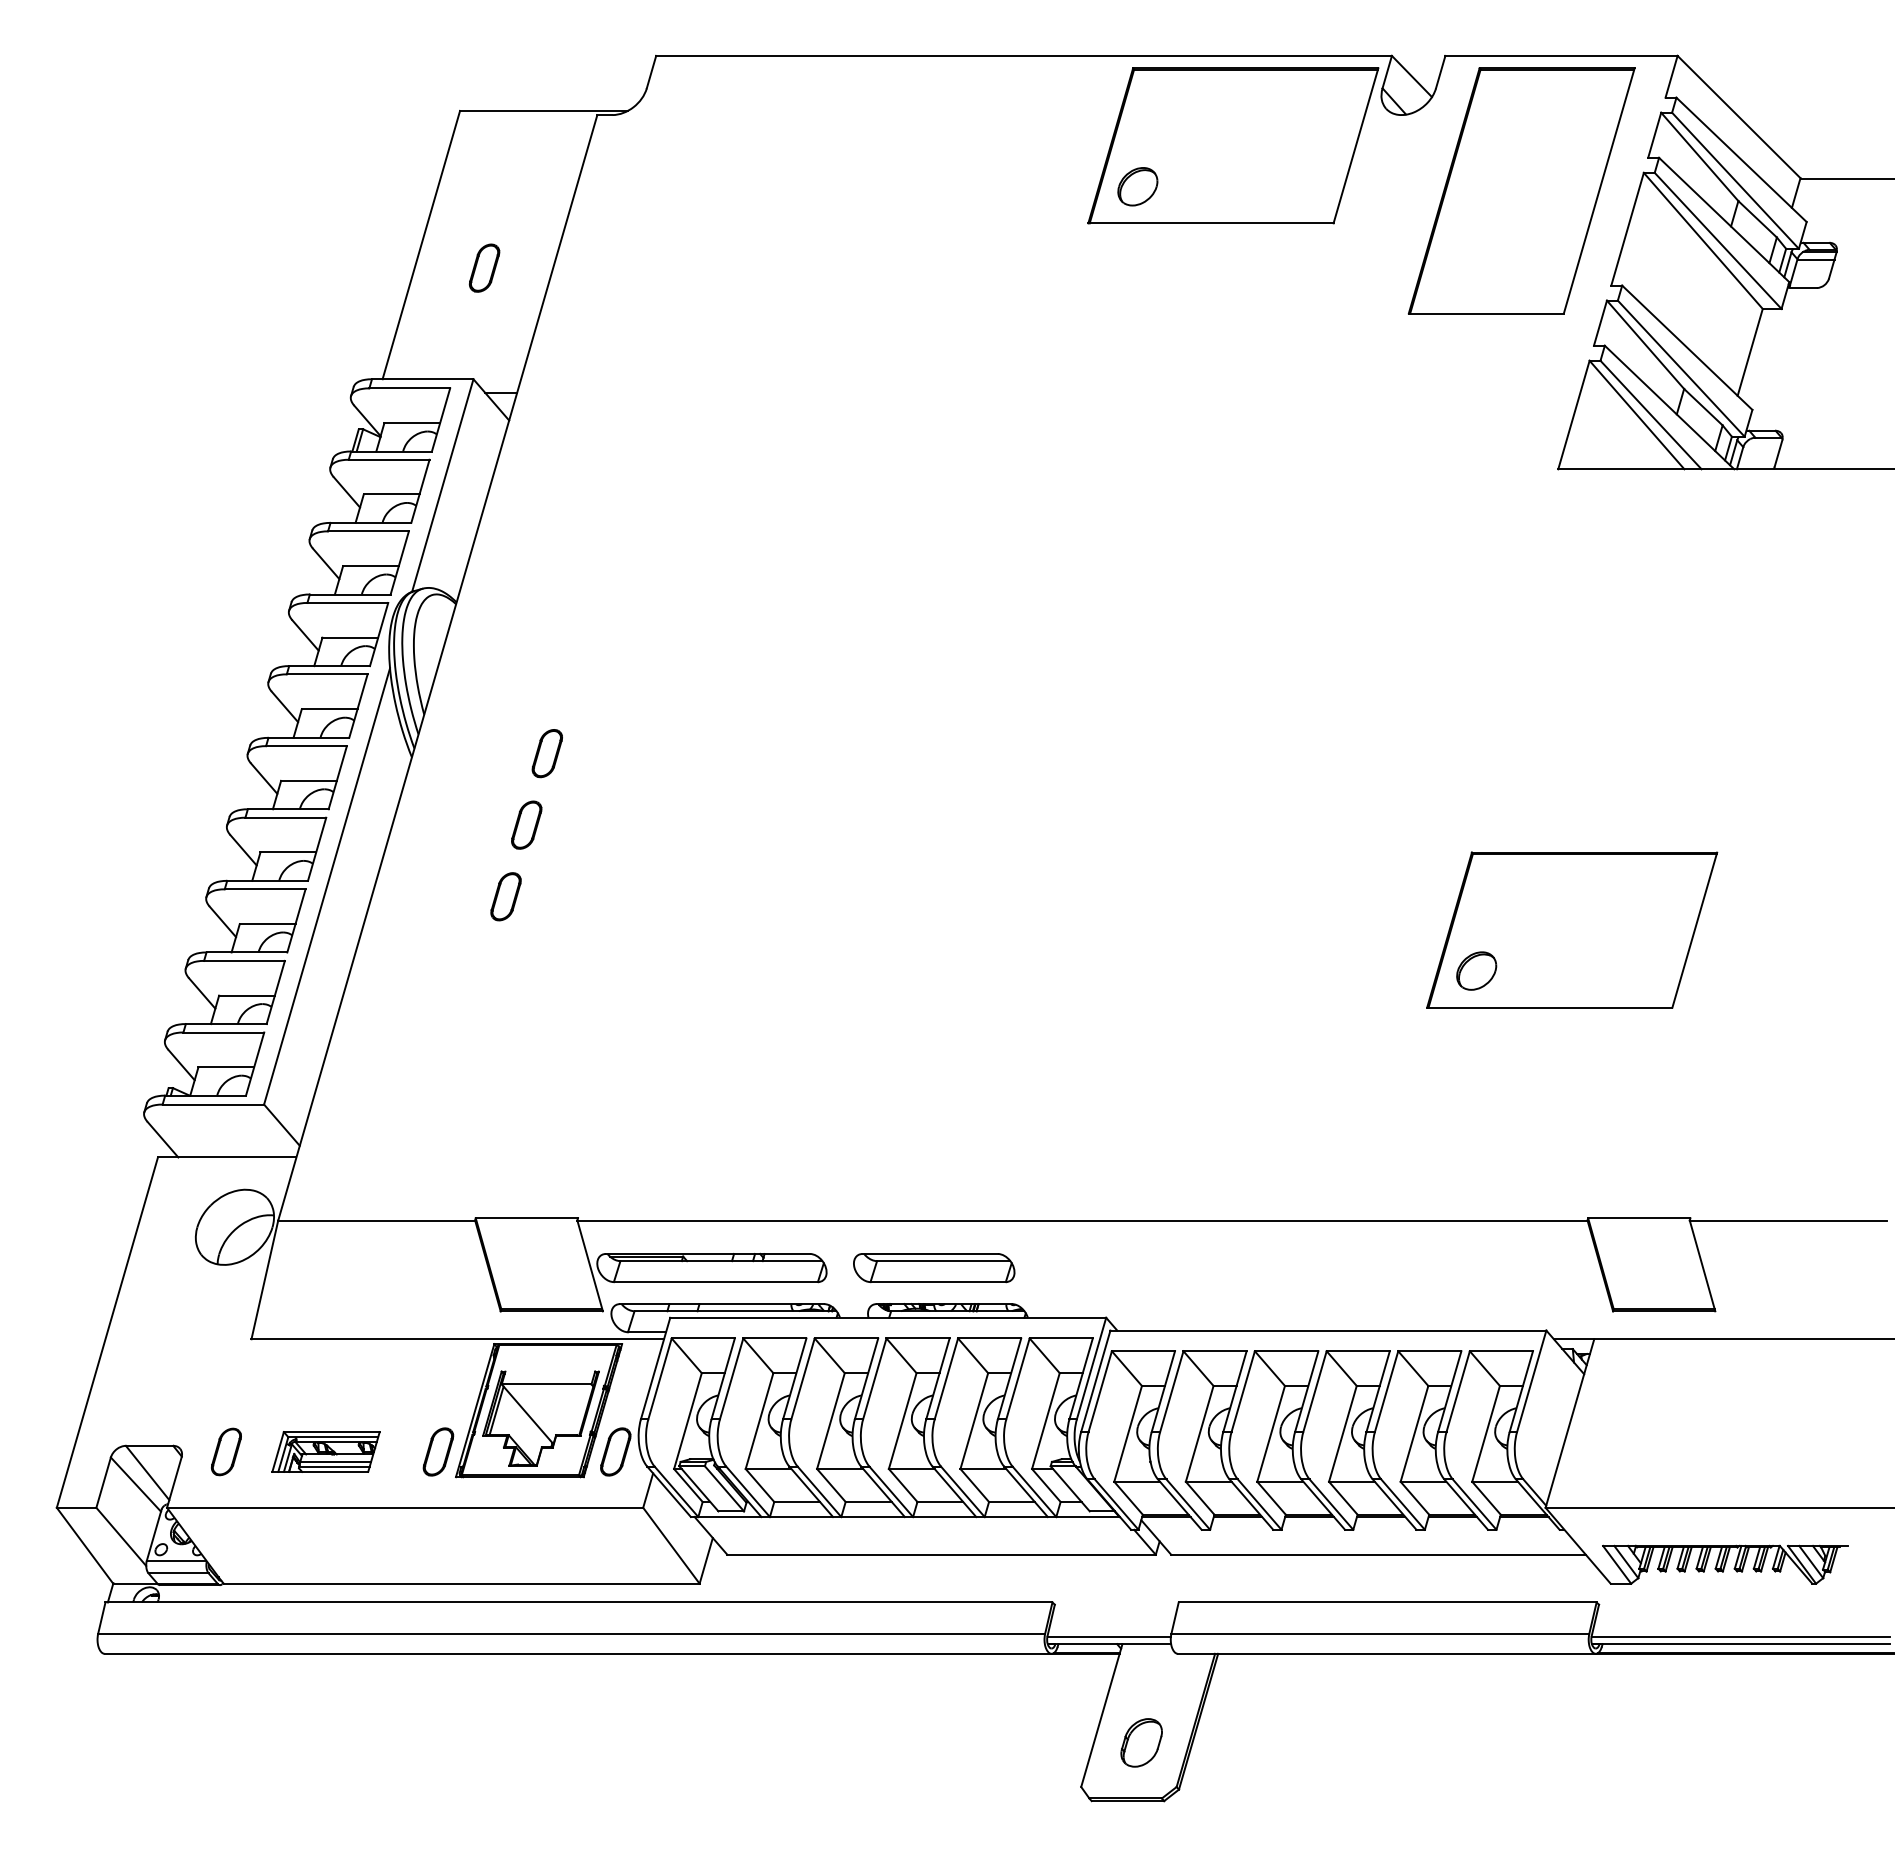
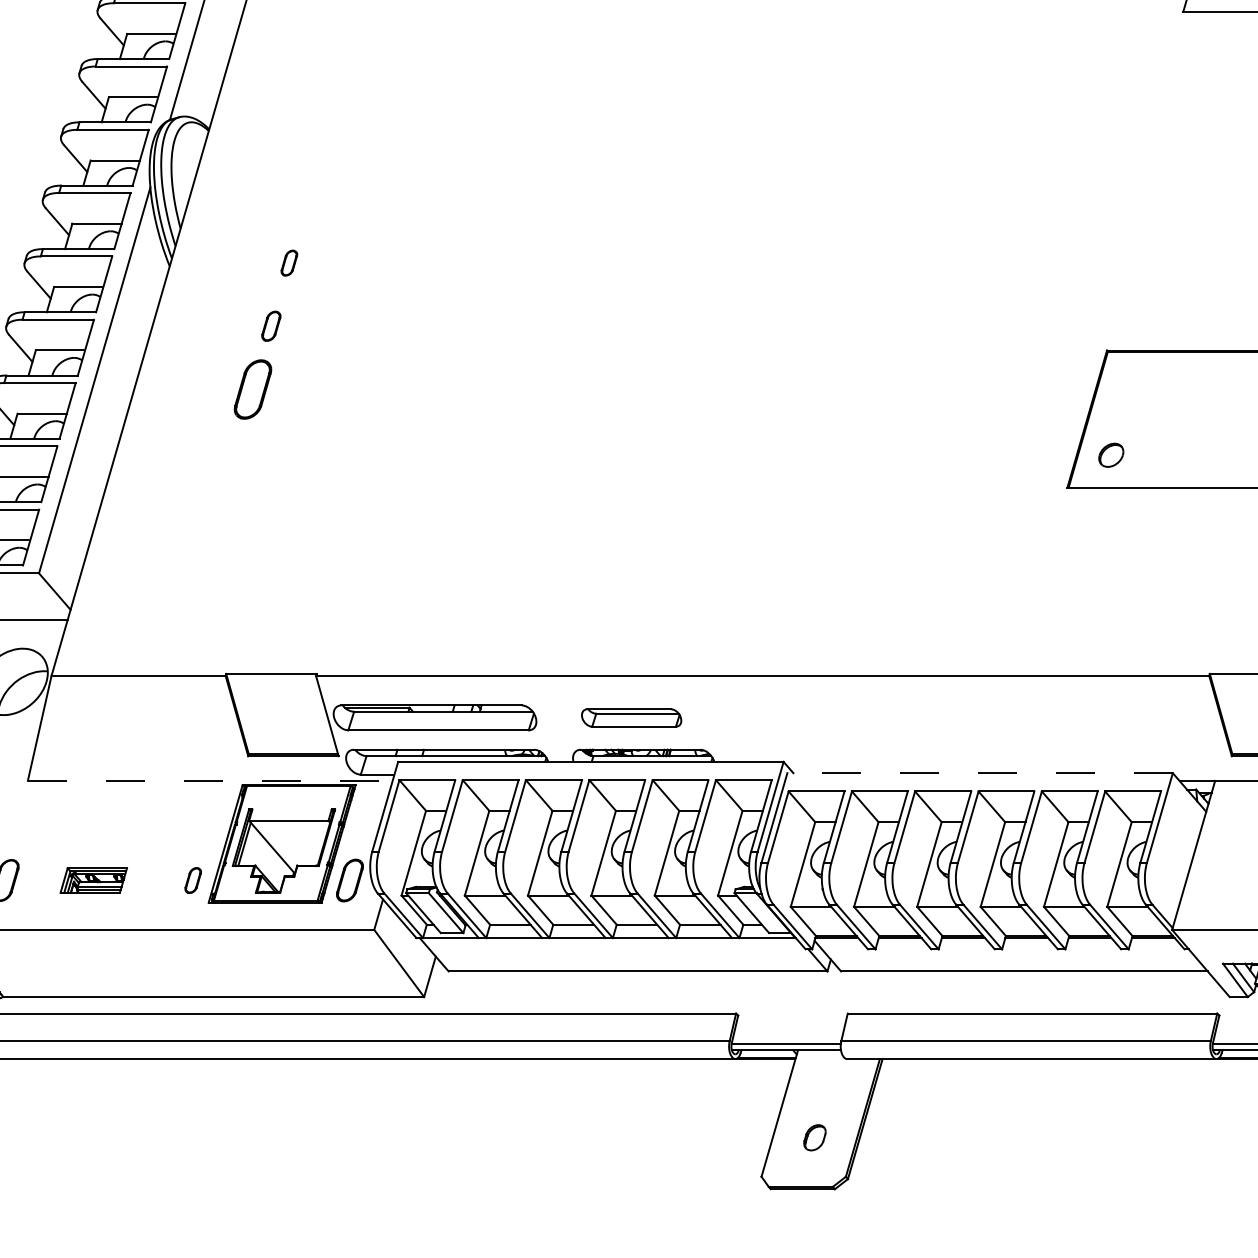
part: (546, 753) -> (288, 262), size x0.6
part: (526, 824) -> (271, 325), size x0.7
part: (505, 896) -> (252, 389), size x1.4
part: (1476, 970) -> (1111, 454), size x0.7
part: (934, 1268) -> (631, 718), size x0.7
line: (1328, 1330) -> (980, 773), solid -> dashed
line: (458, 1339) -> (210, 781), solid -> dashed
part: (325, 1451) -> (93, 880), size x0.7
part: (438, 1451) -> (193, 880), size x0.6
part: (1141, 1742) -> (814, 1137), size x0.6

